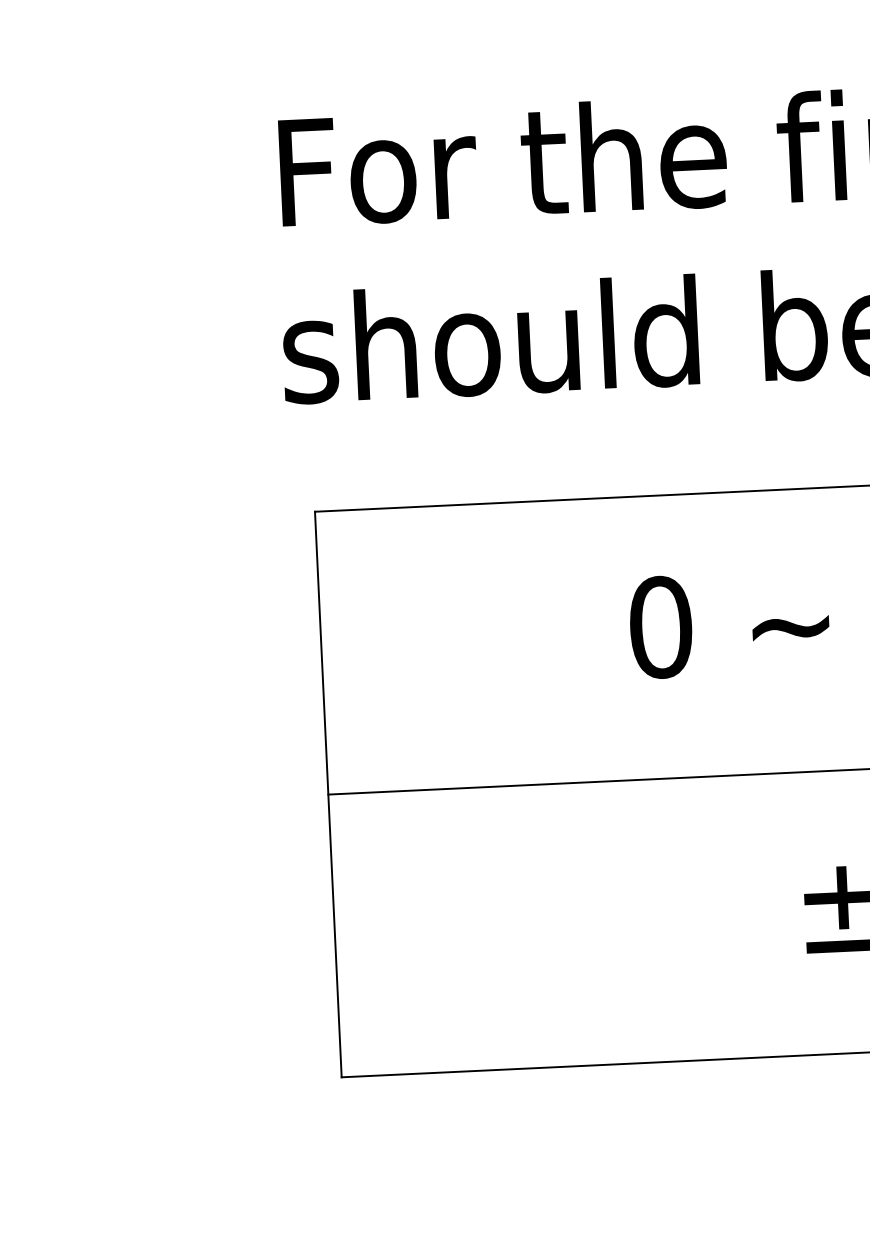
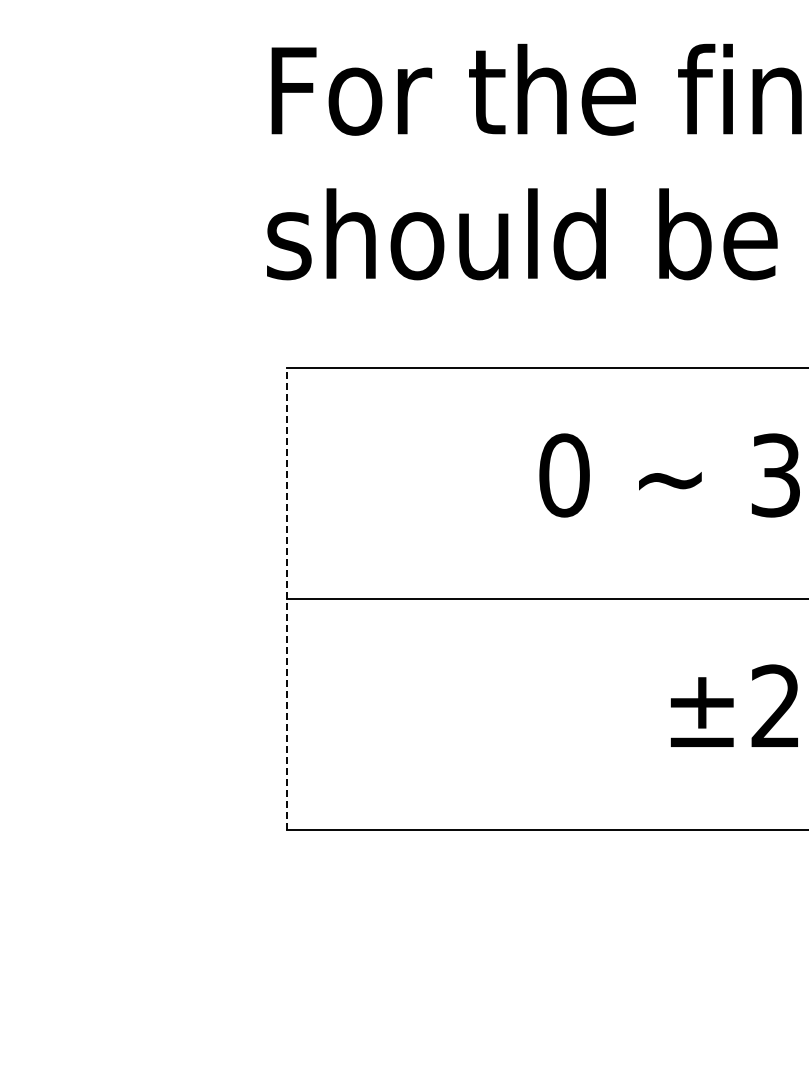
line: (327, 794) -> (286, 598), solid -> dashed

